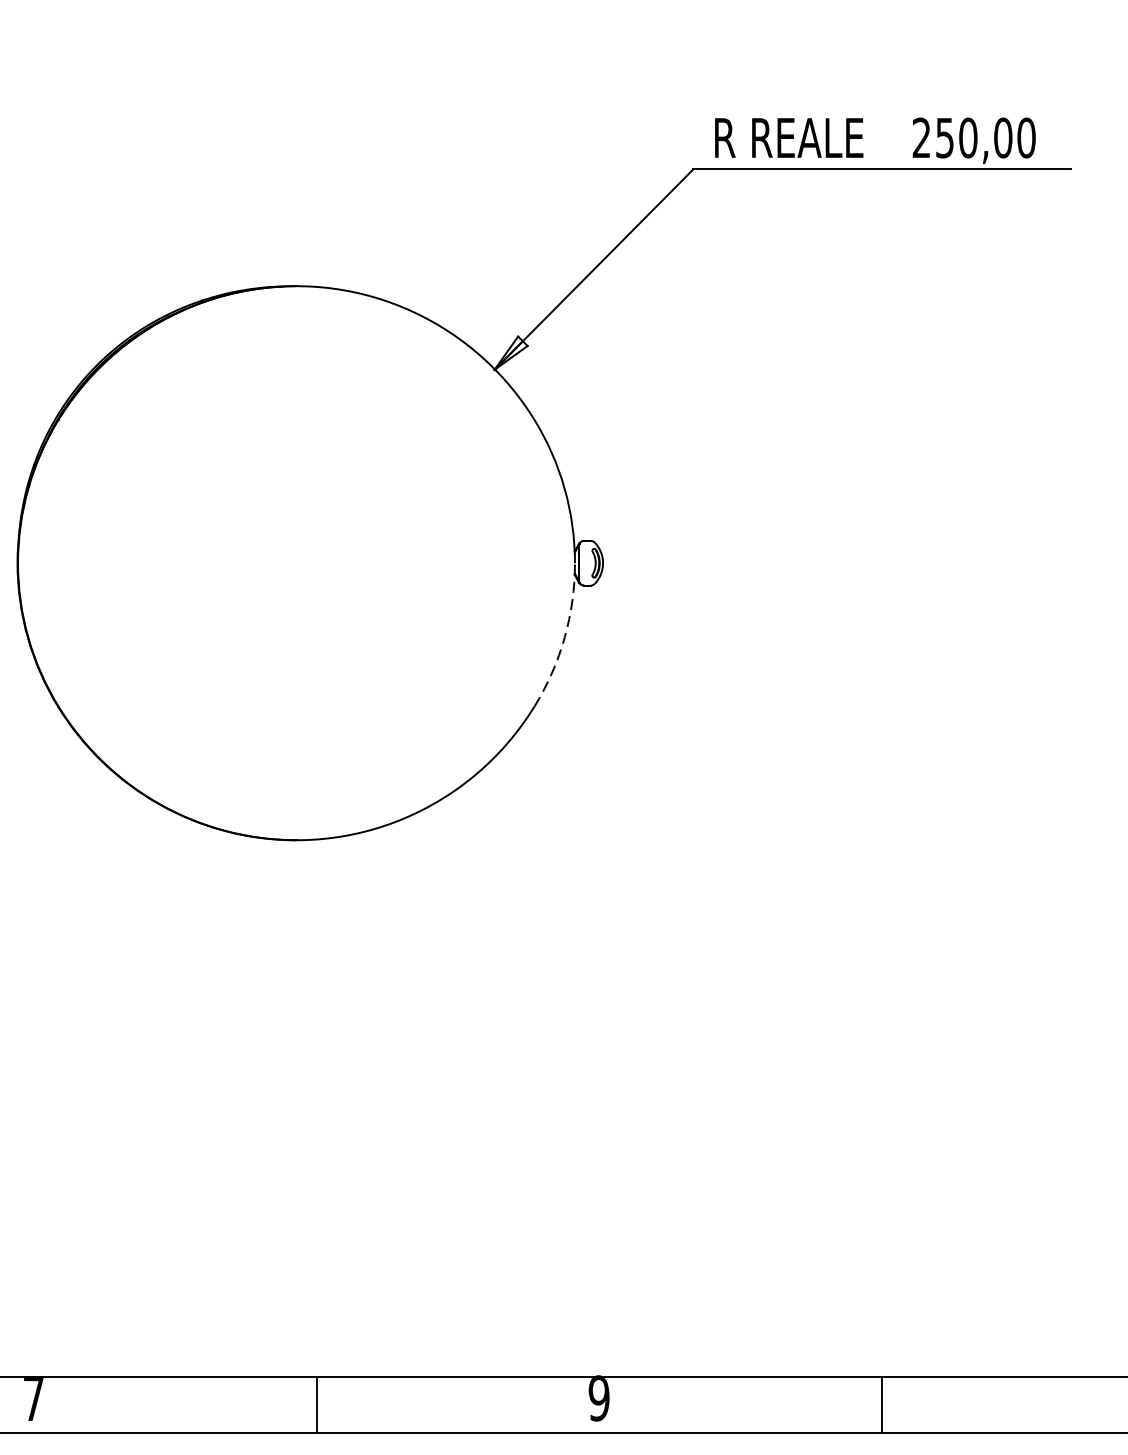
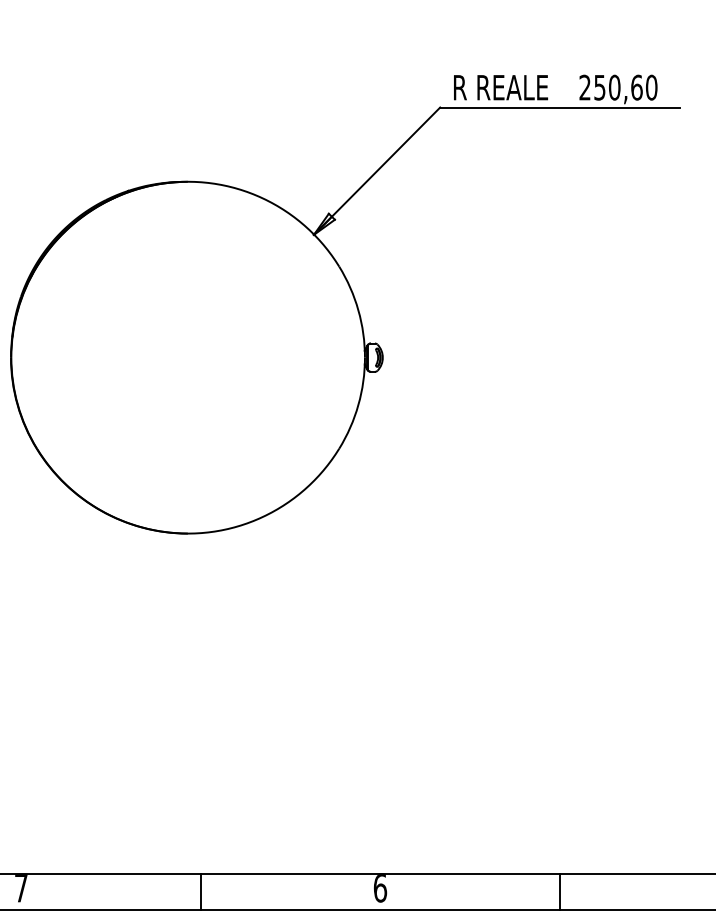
text: (1002, 137) -> (636, 87), 250,00 -> 250,60
arc: (564, 636) -> (358, 404), dashed -> solid
text: (599, 1399) -> (380, 888), 9 -> 6

